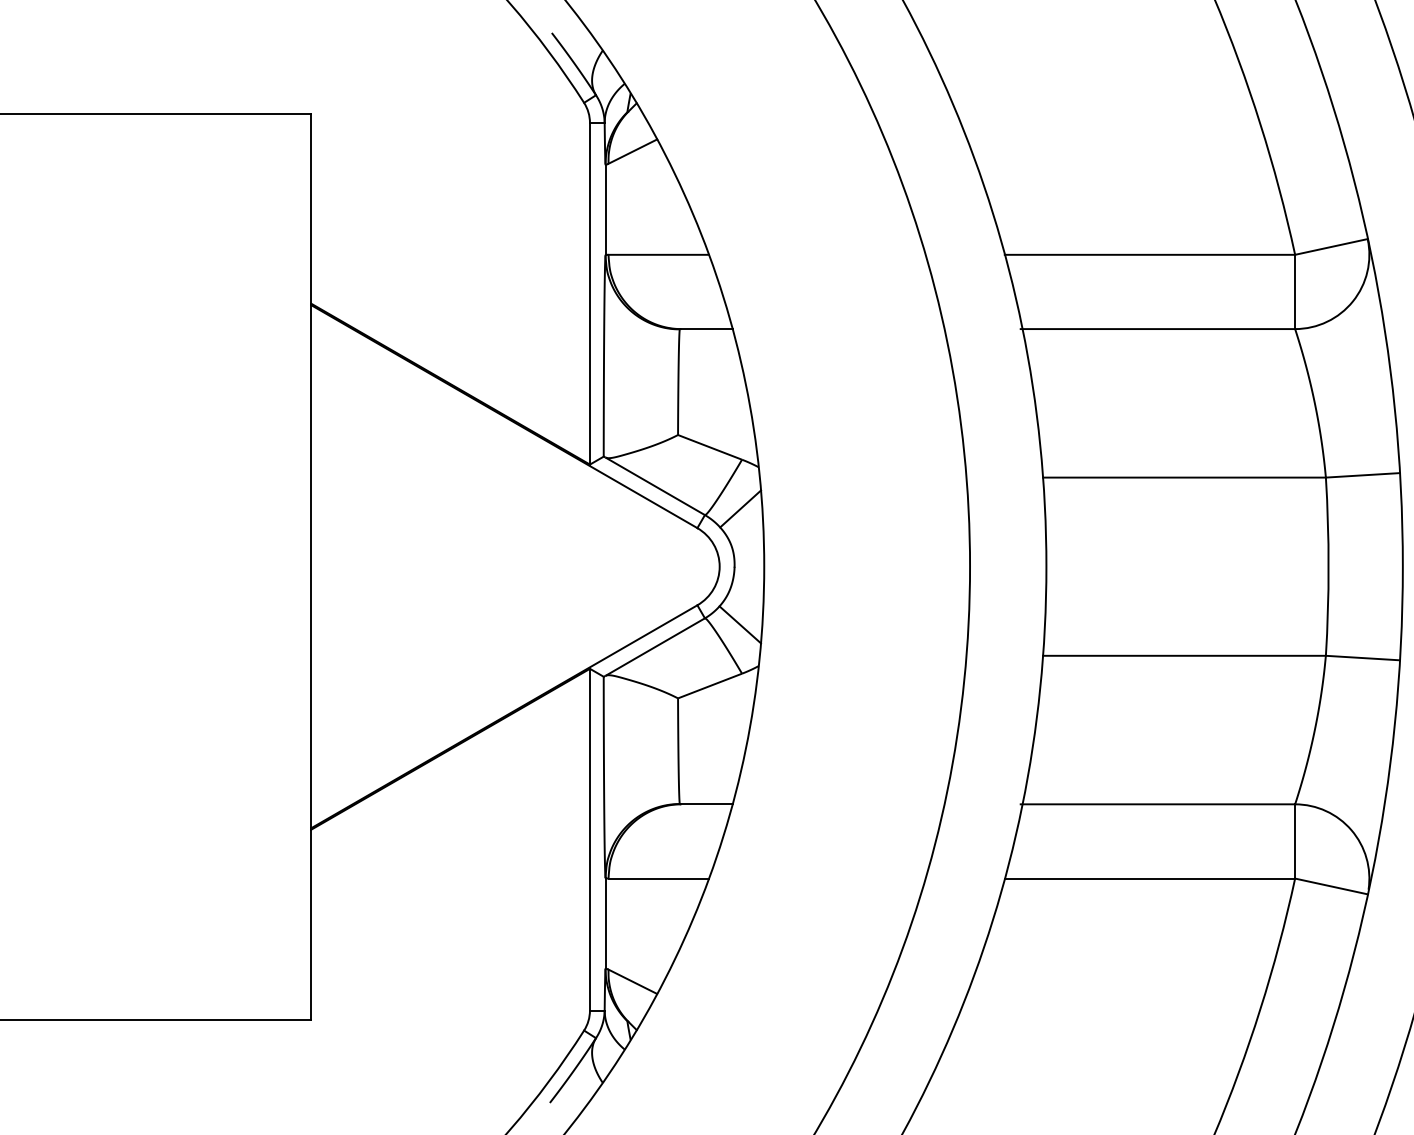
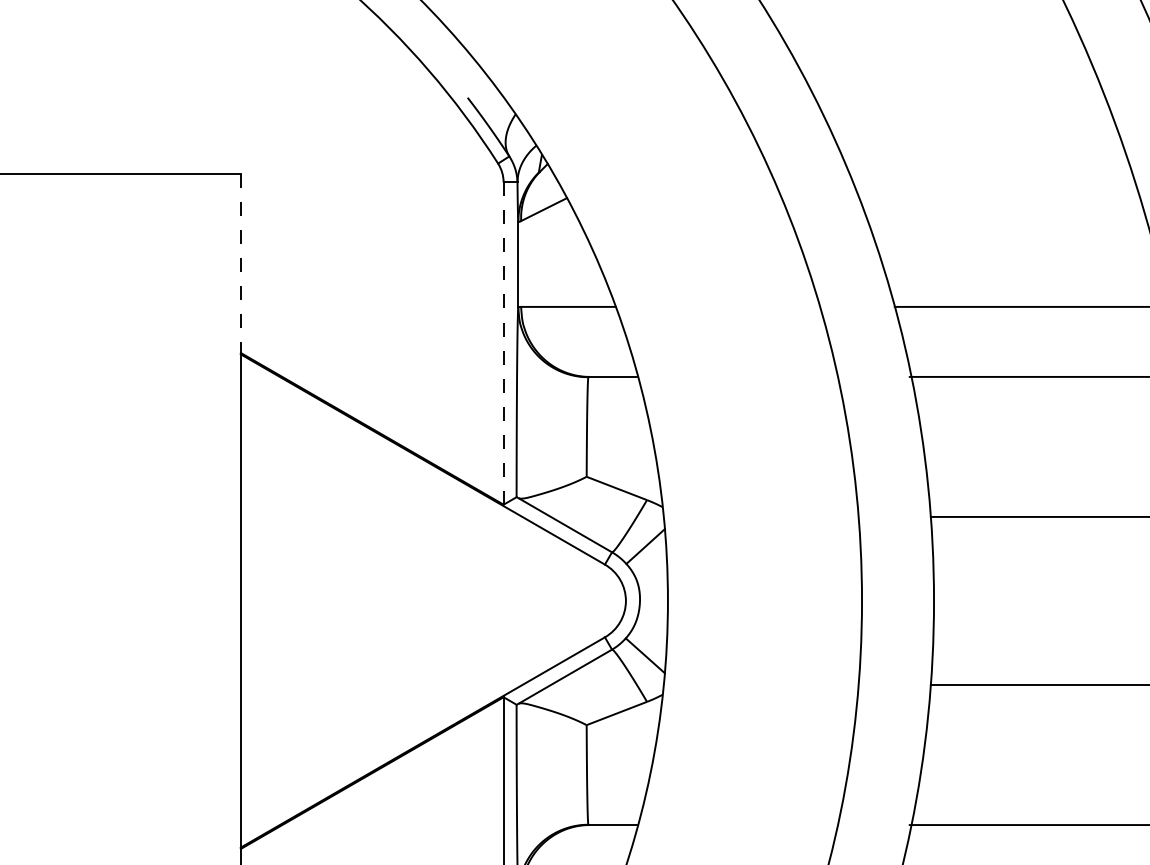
line: (311, 208) -> (241, 263), solid -> dashed
line: (589, 293) -> (503, 343), solid -> dashed

